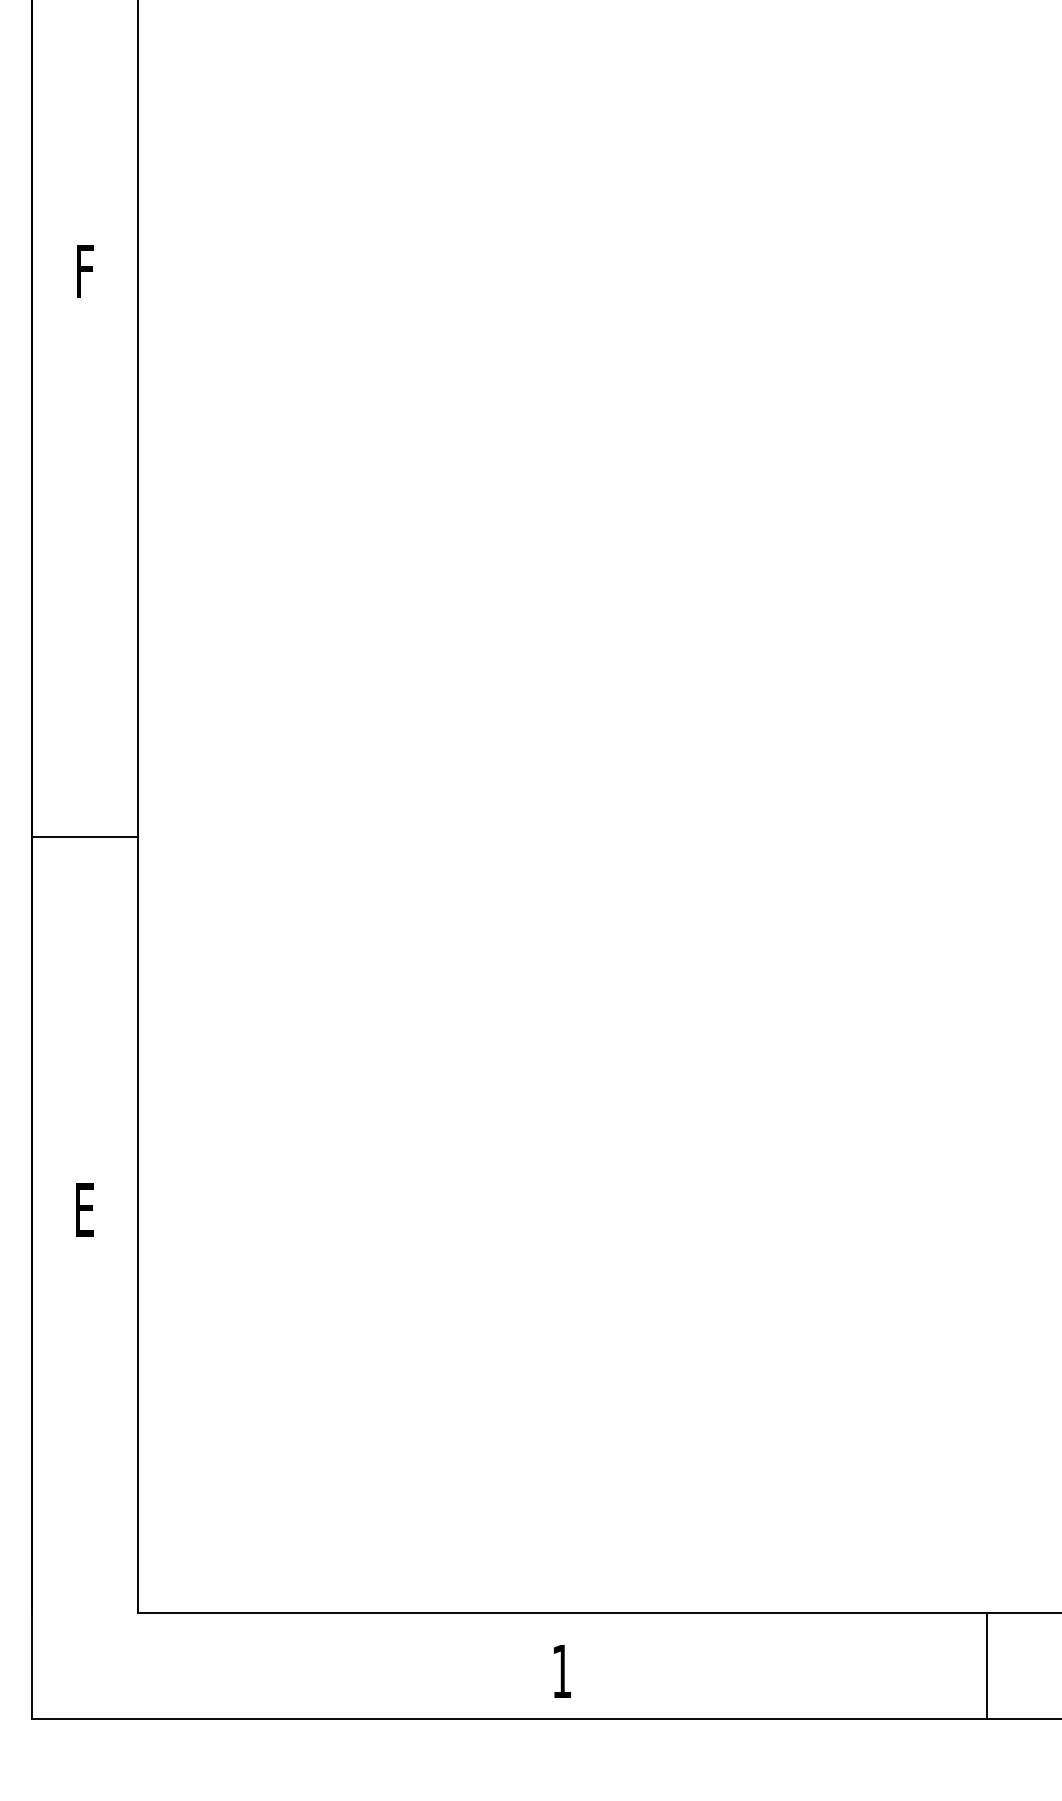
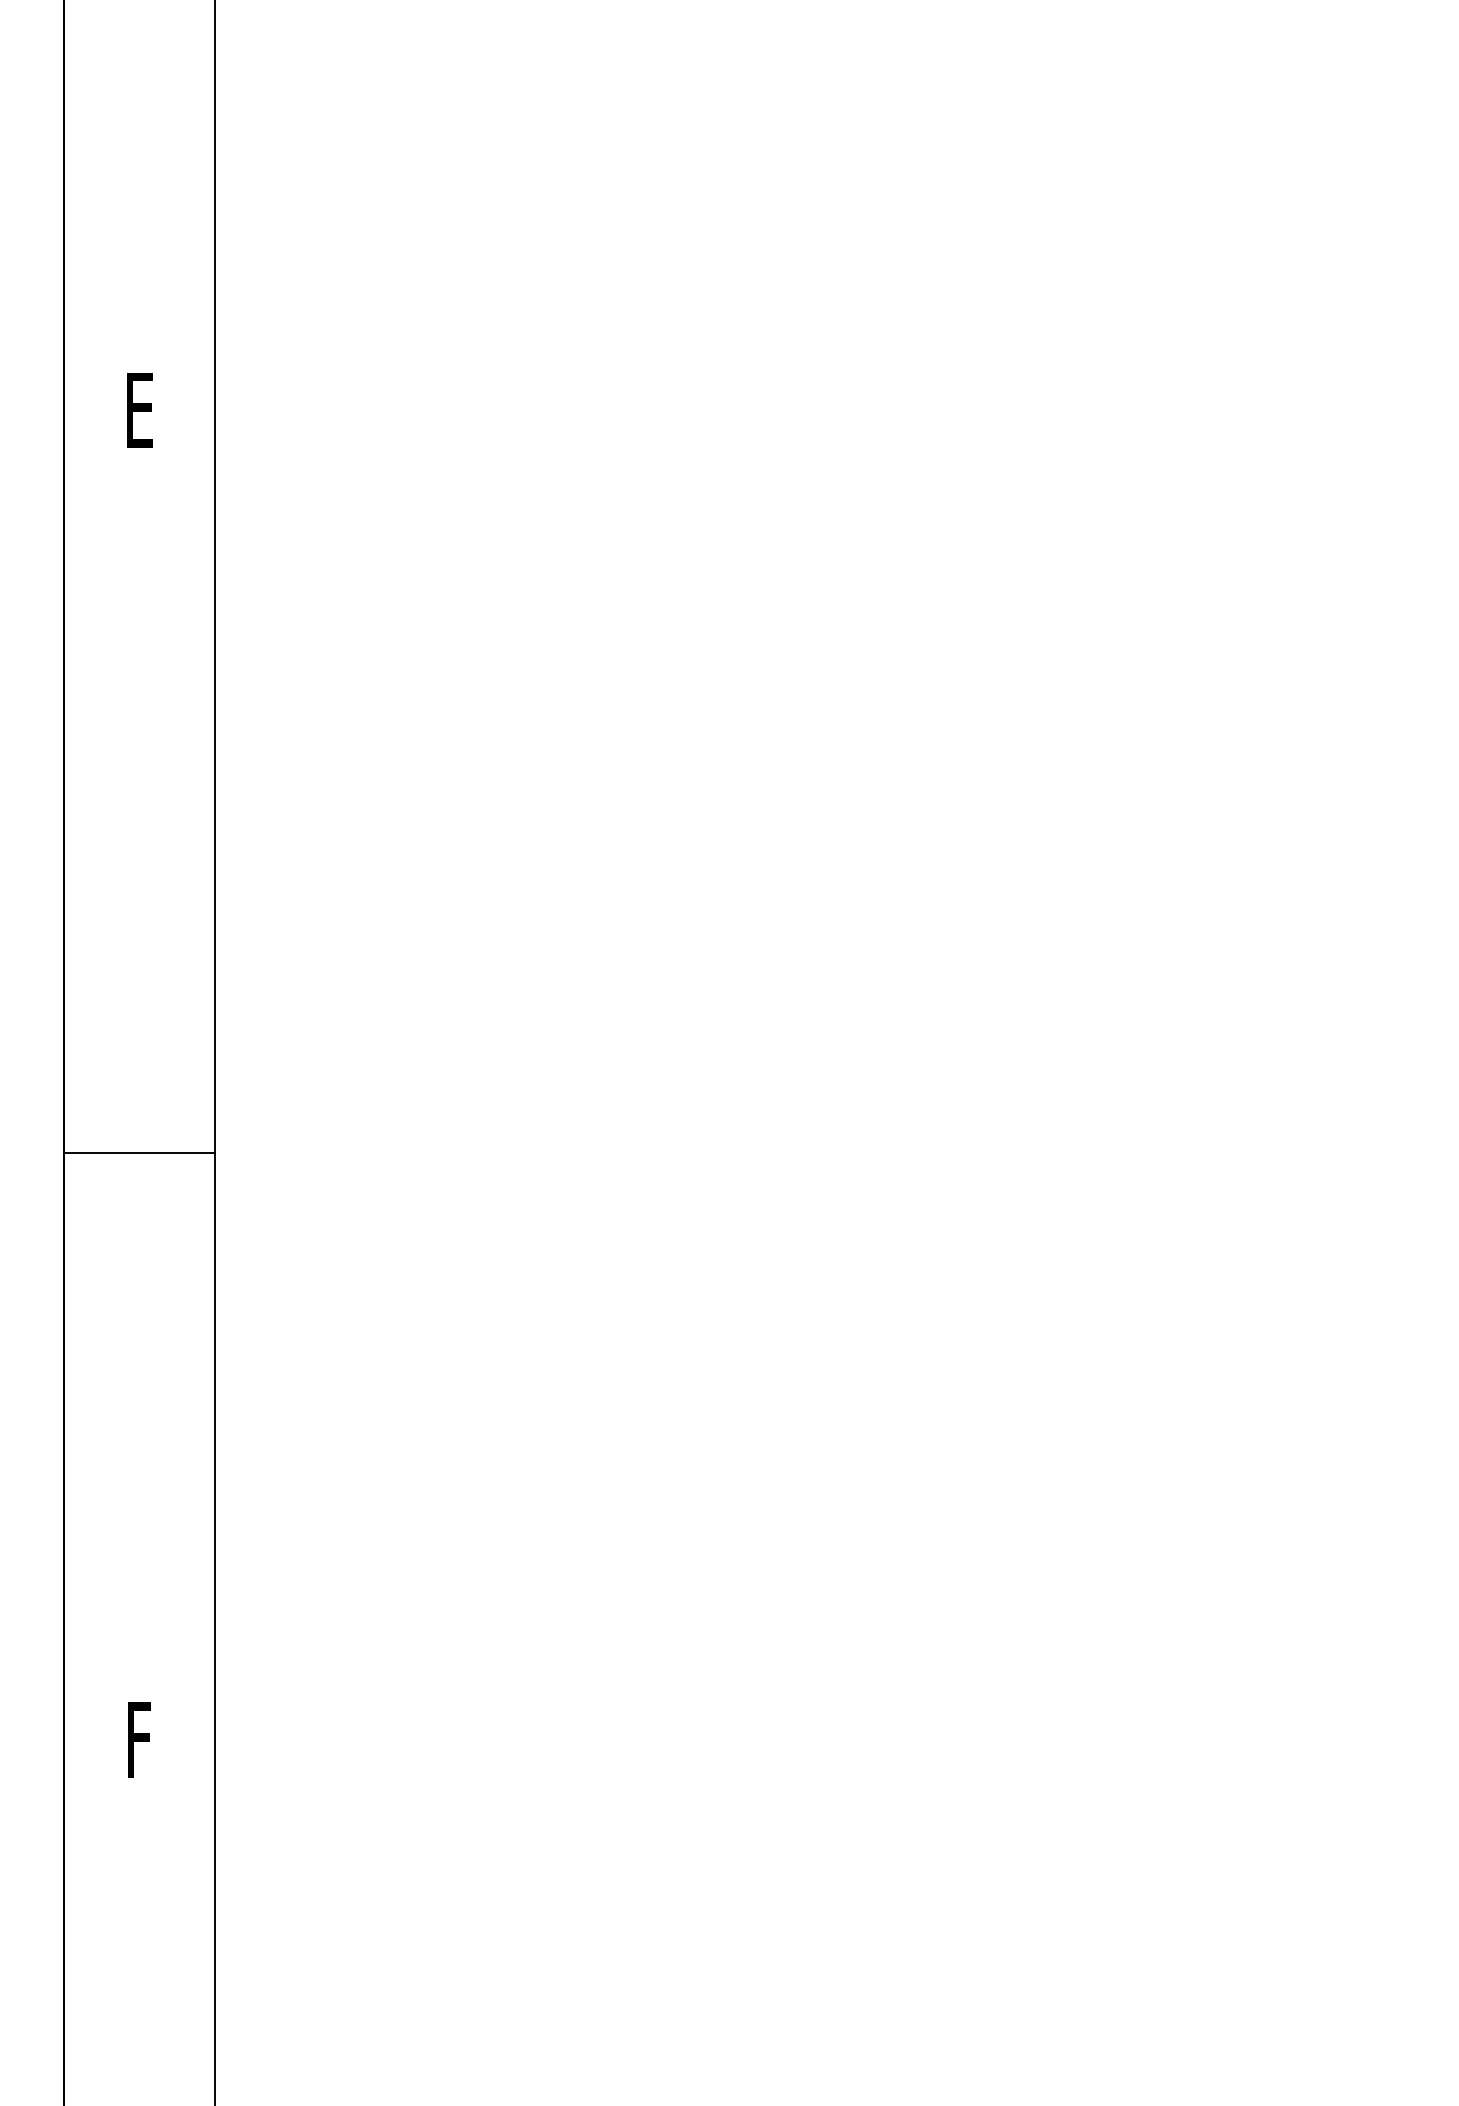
text: (85, 271) -> (140, 410), F -> E
line: (85, 836) -> (140, 1152), moved
text: (84, 1209) -> (138, 1739), E -> F

